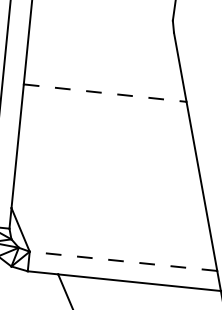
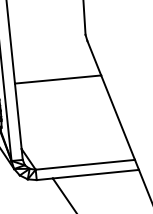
line: (105, 93) -> (58, 79), dashed -> solid
line: (123, 260) -> (85, 164), dashed -> solid

